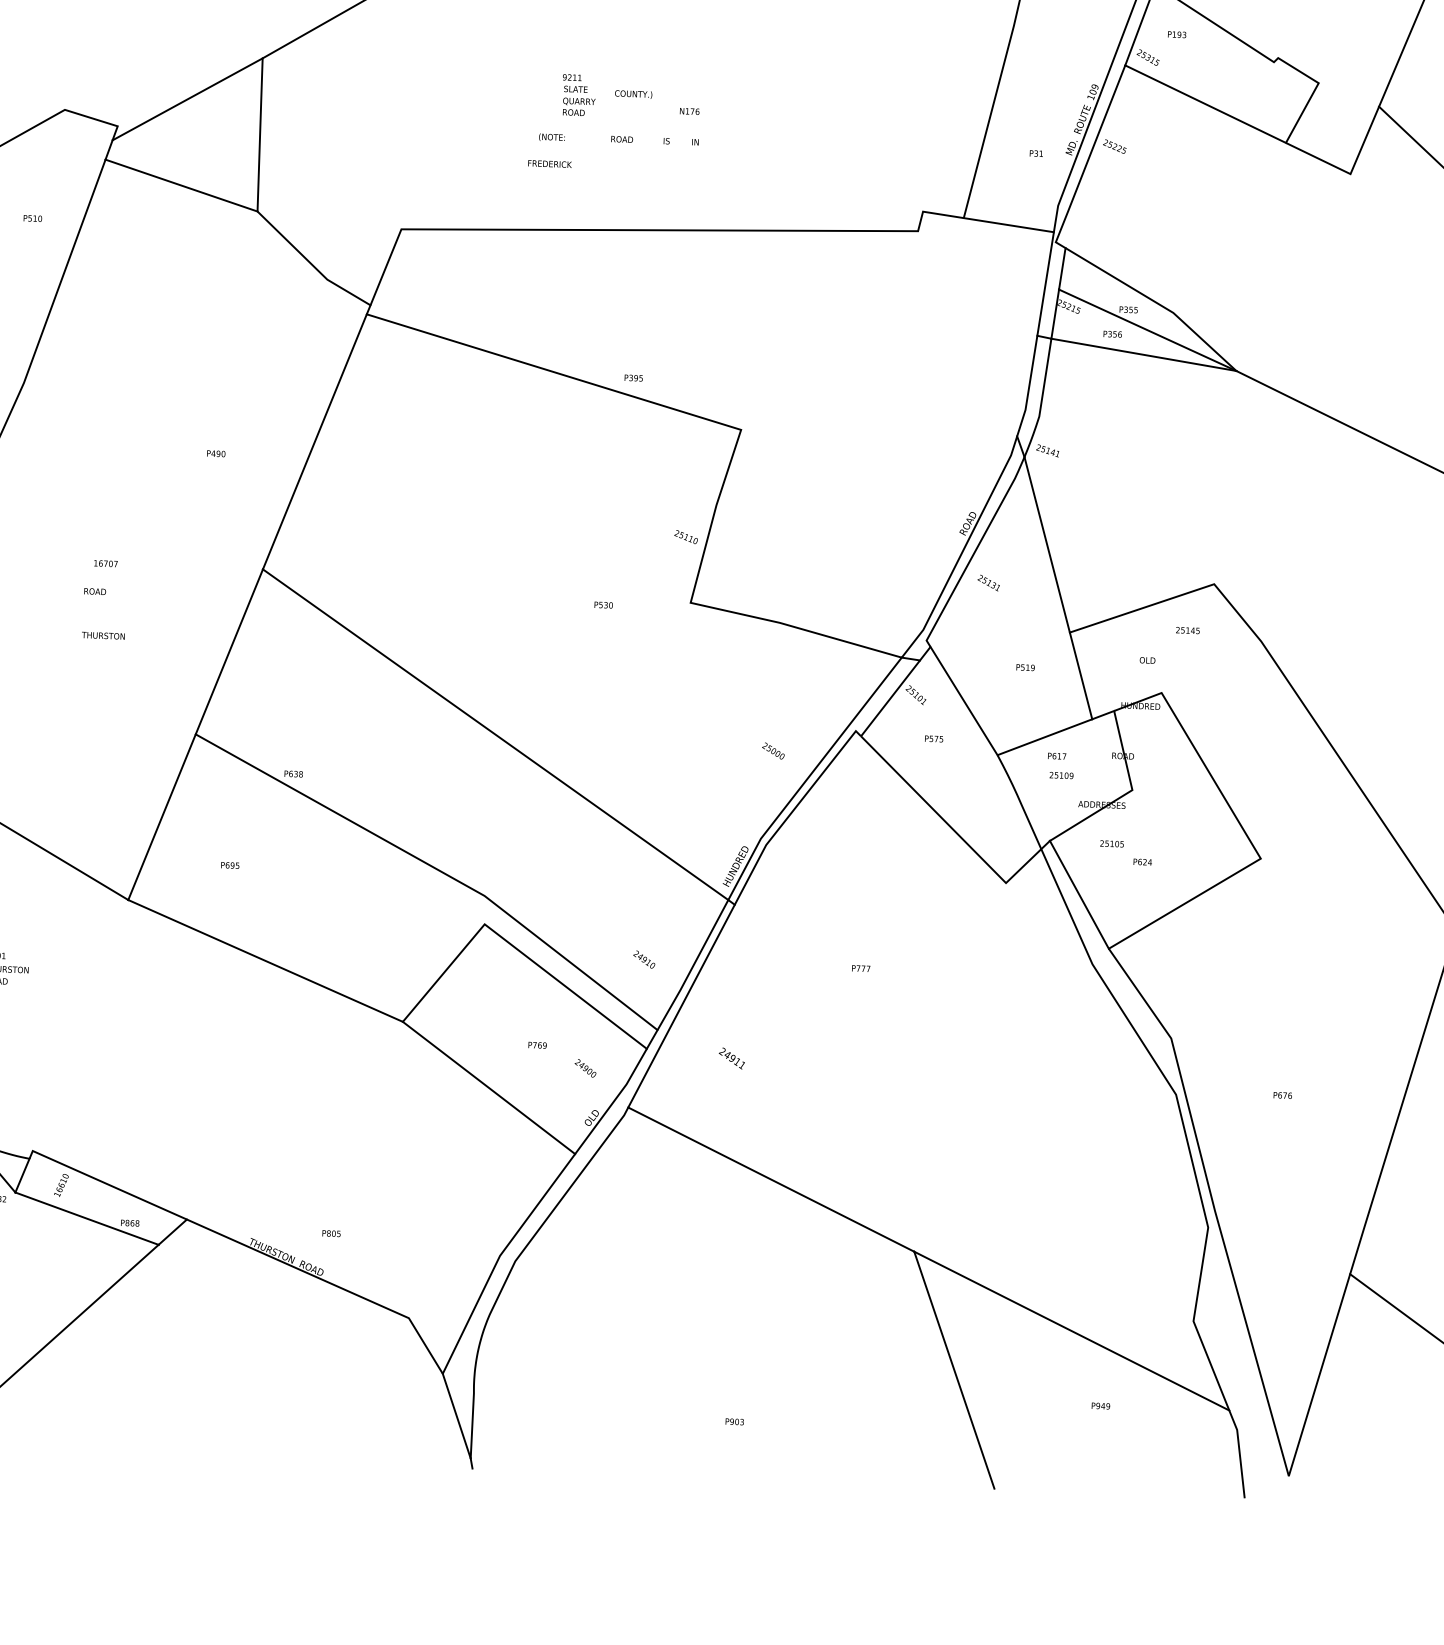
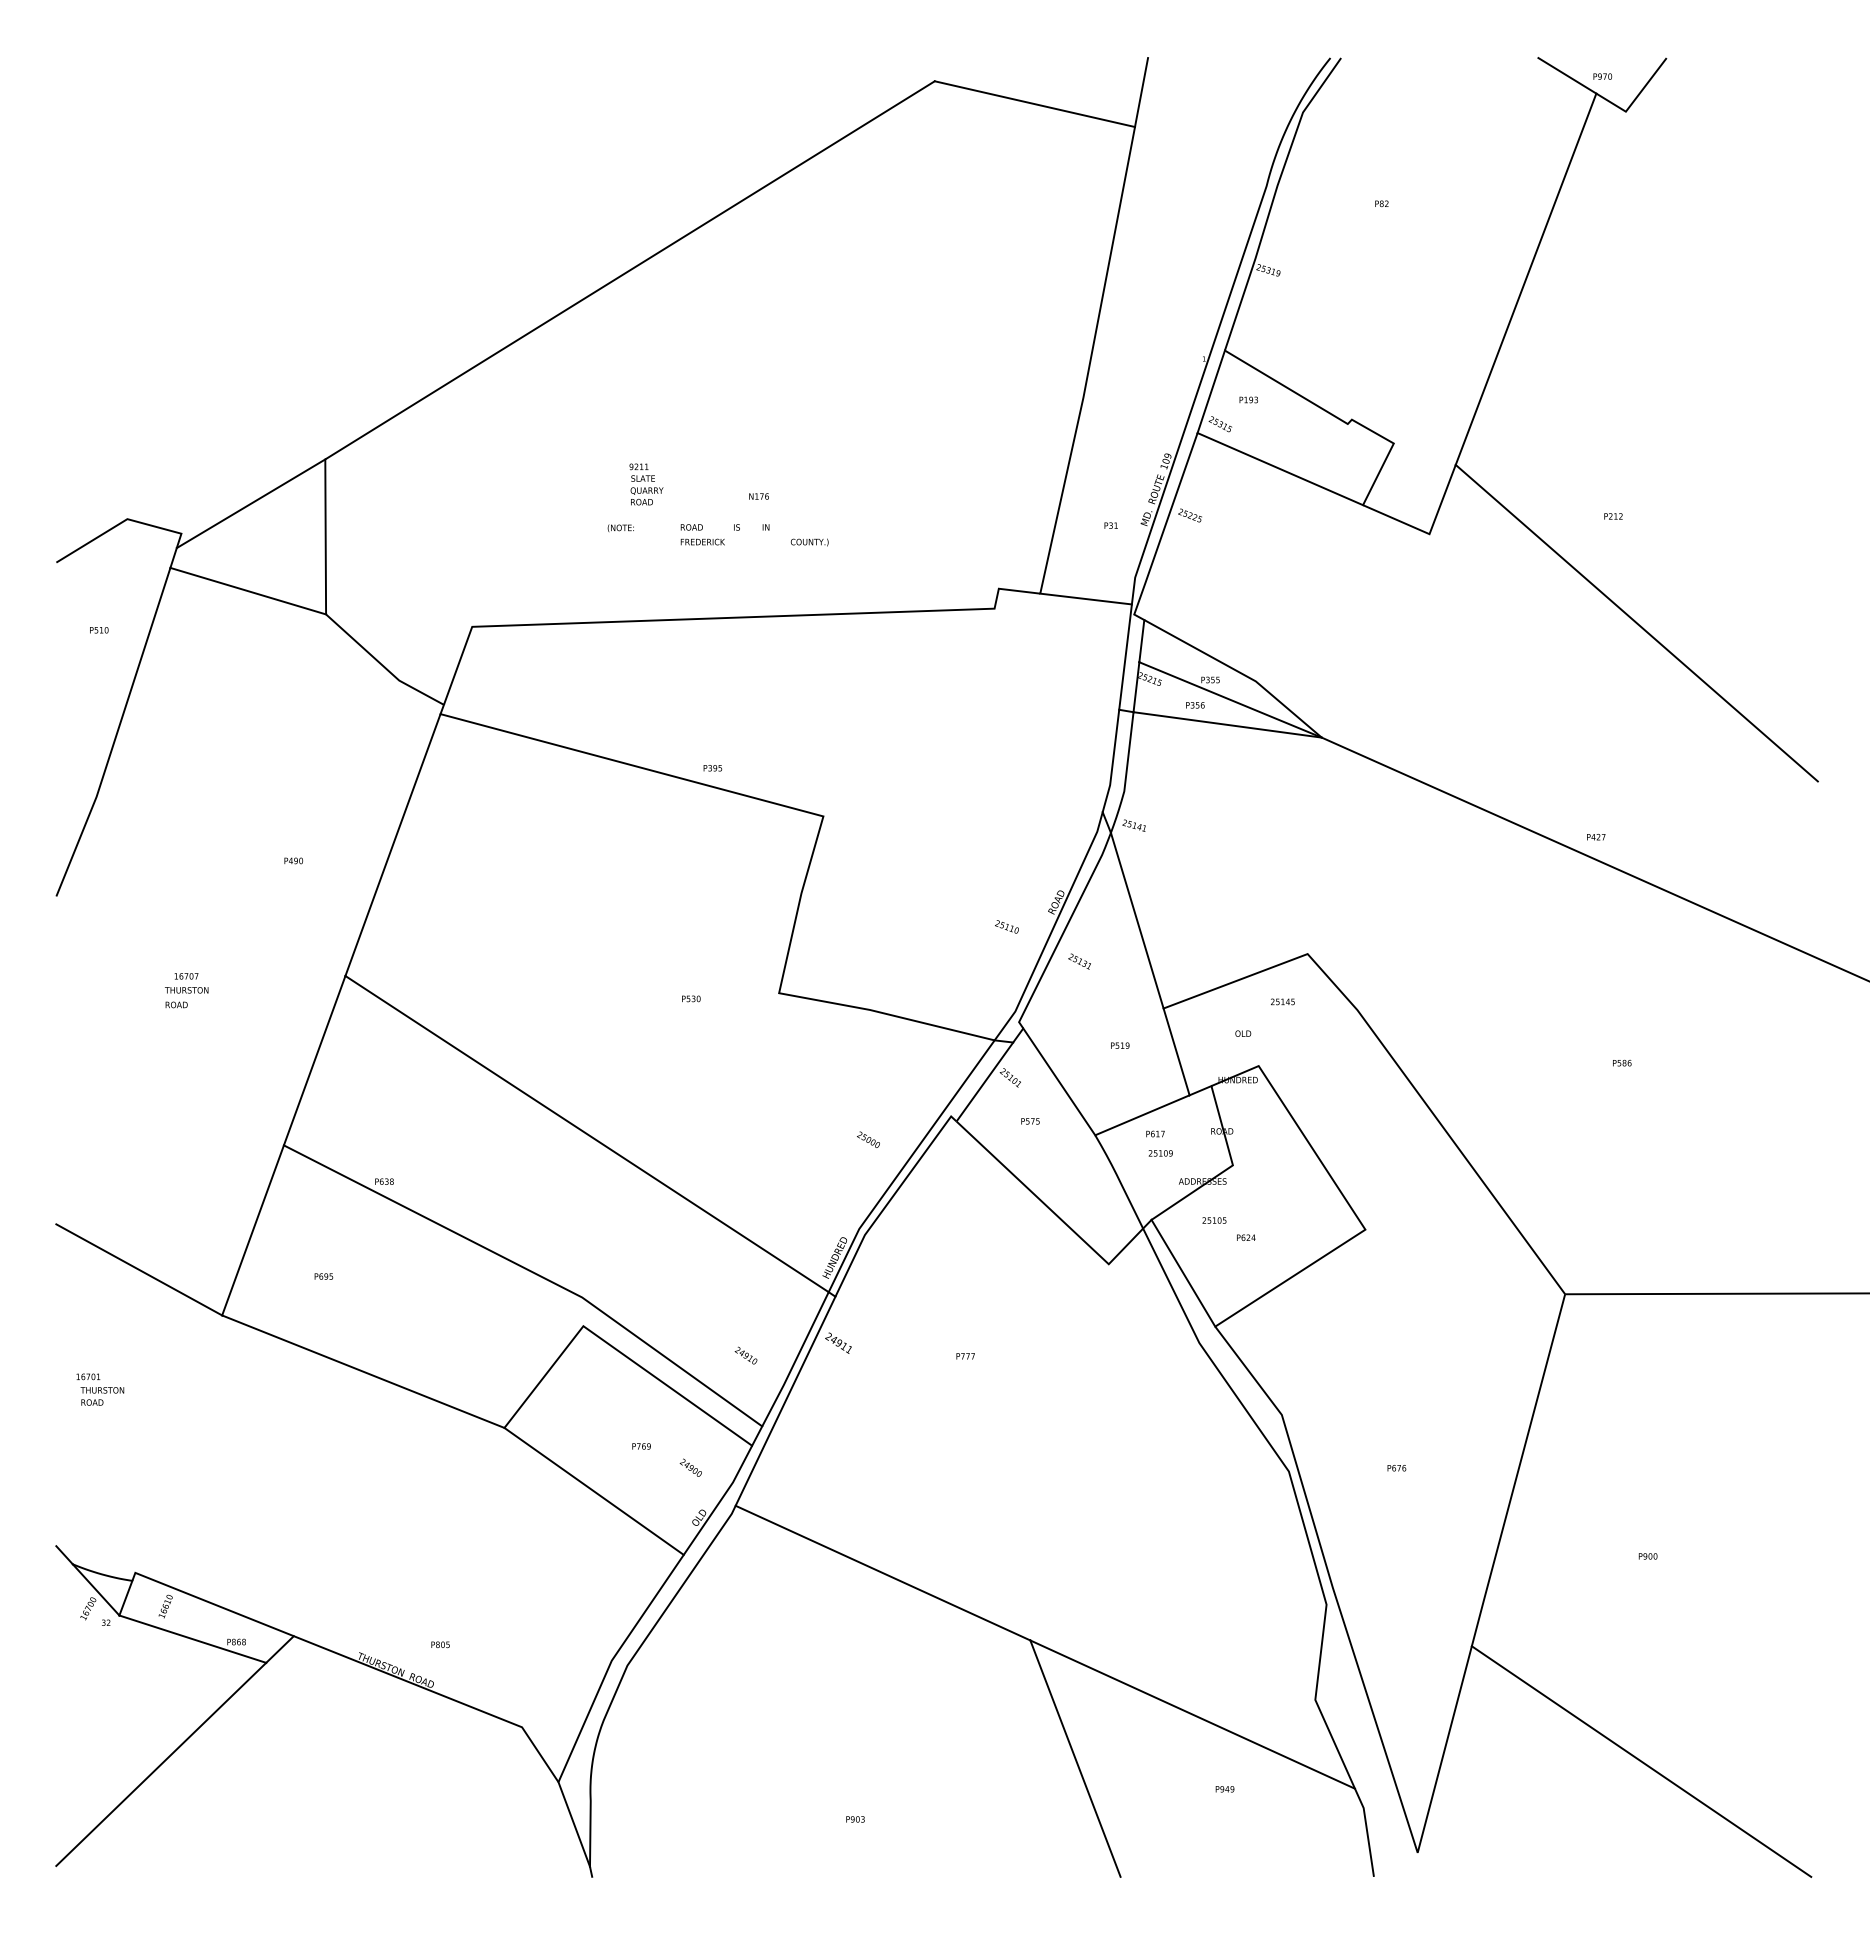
text: (633, 94) -> (809, 542), moved
text: (549, 163) -> (702, 541), moved
text: (685, 536) -> (1006, 926), moved
text: (103, 635) -> (186, 990), moved
text: (731, 1057) -> (838, 1342), moved

